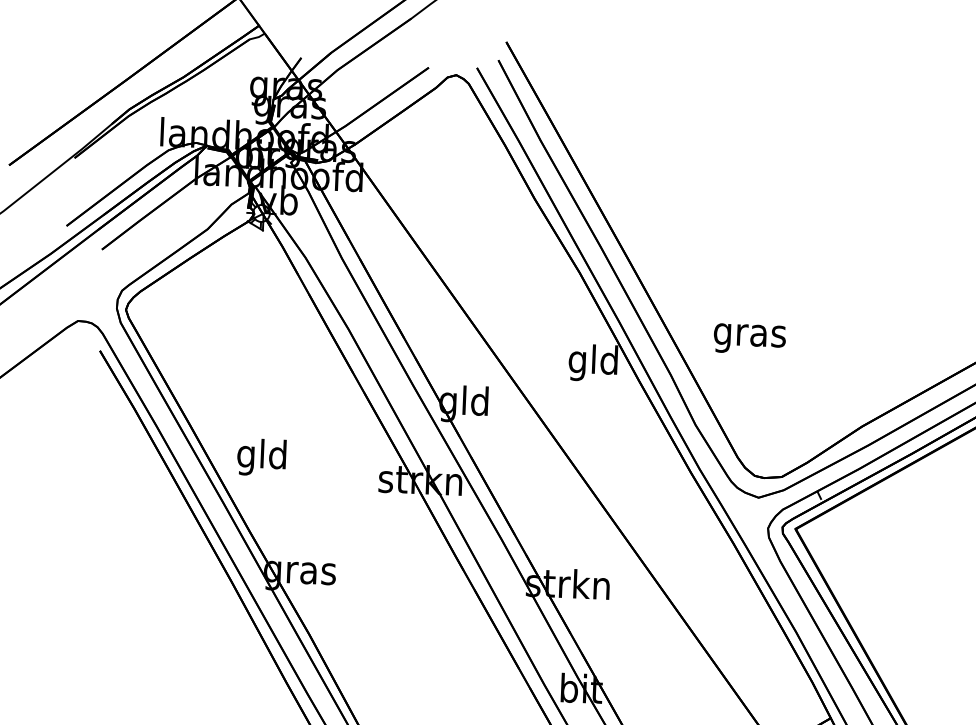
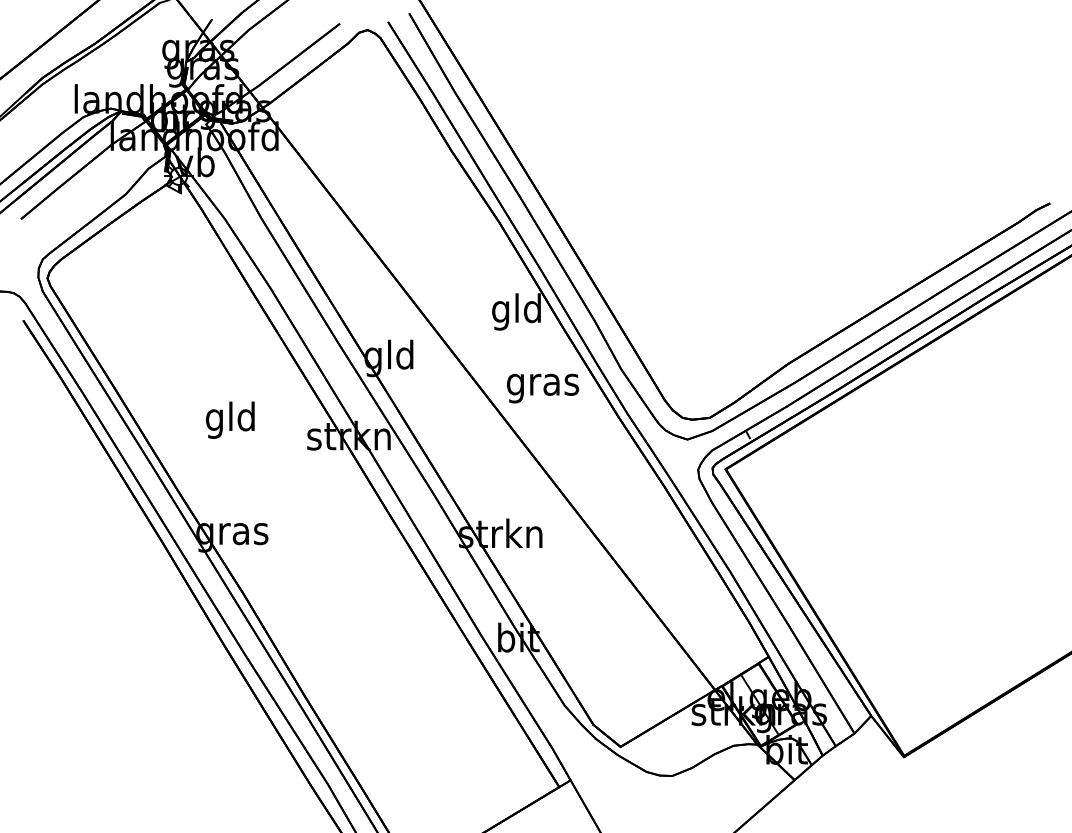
text: (750, 339) -> (543, 388), moved
text: (261, 456) -> (230, 419), moved

